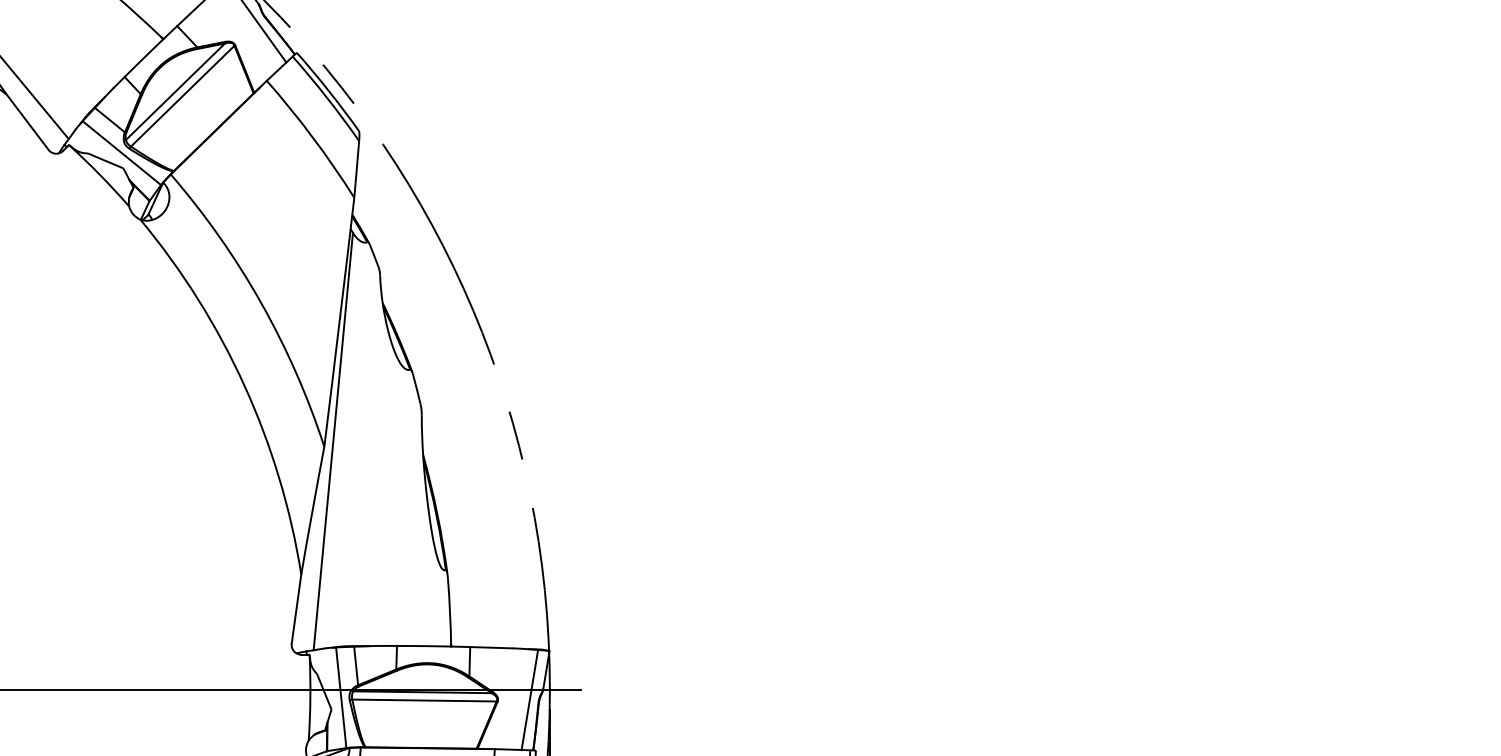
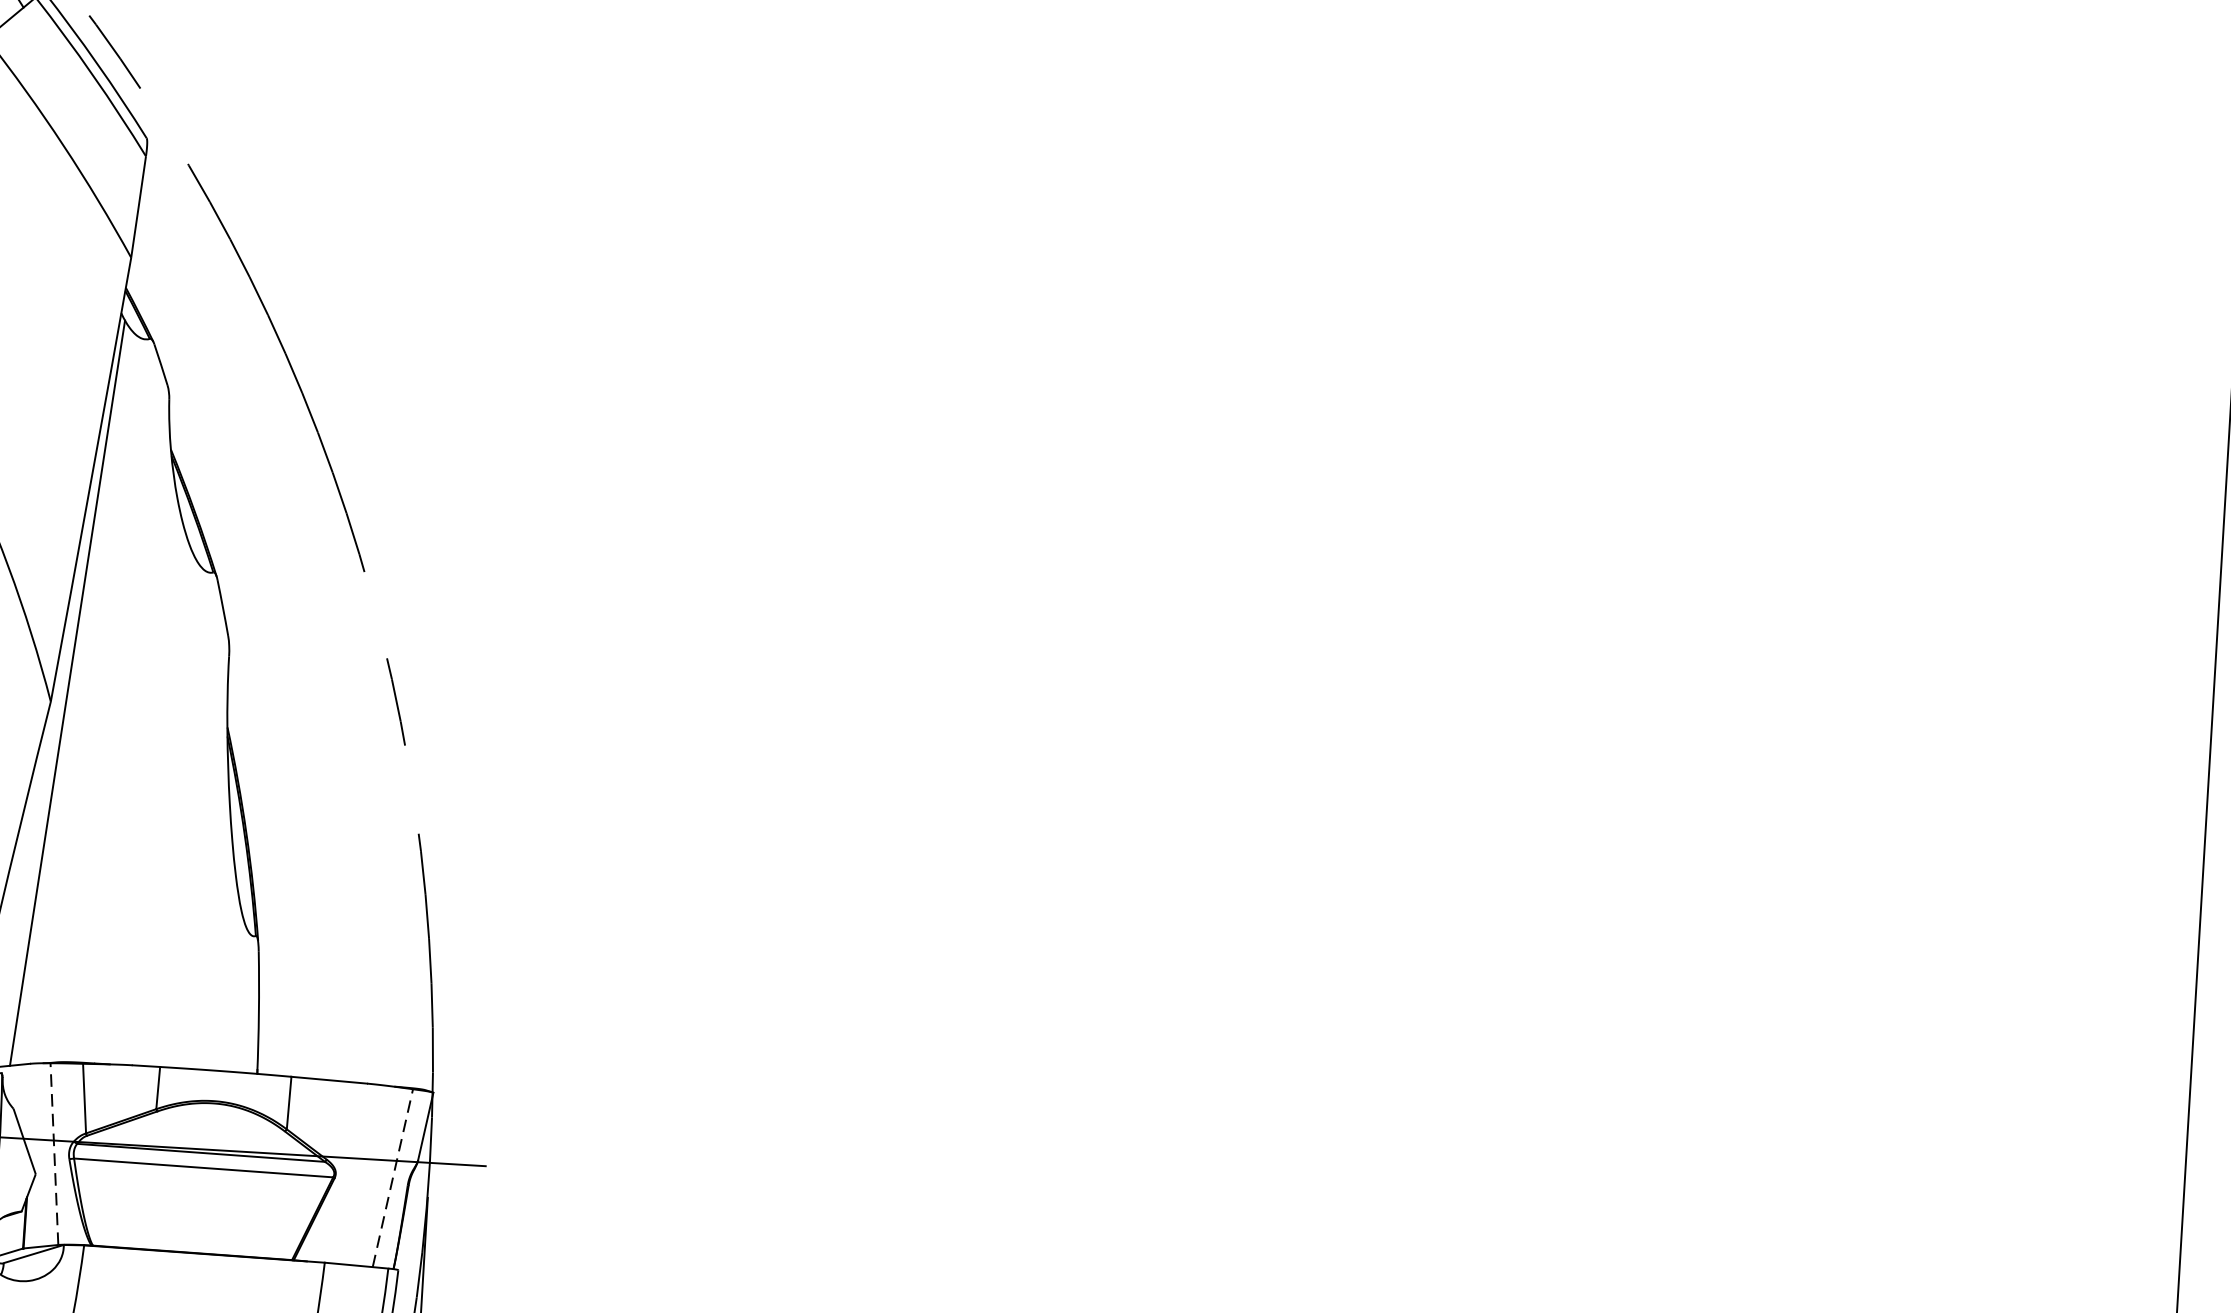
line: (341, 697) -> (54, 1153), solid -> dashed
line: (529, 699) -> (392, 1177), solid -> dashed

